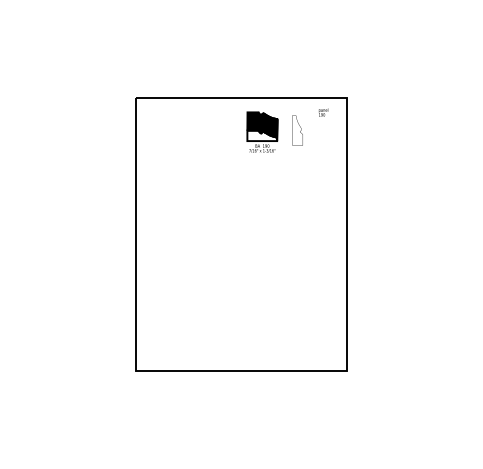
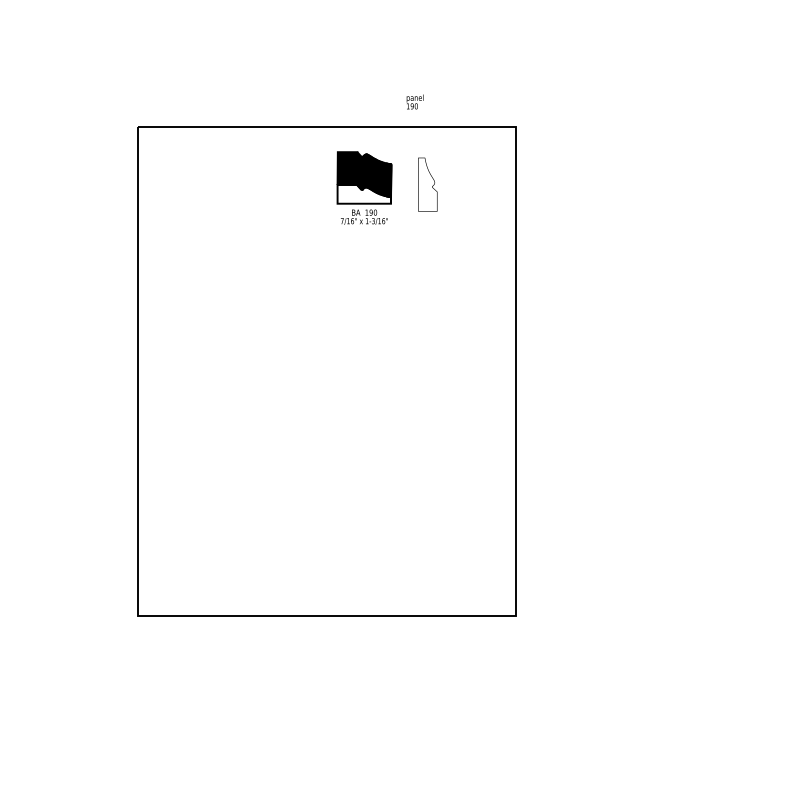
text: (323, 112) -> (415, 102), moved

